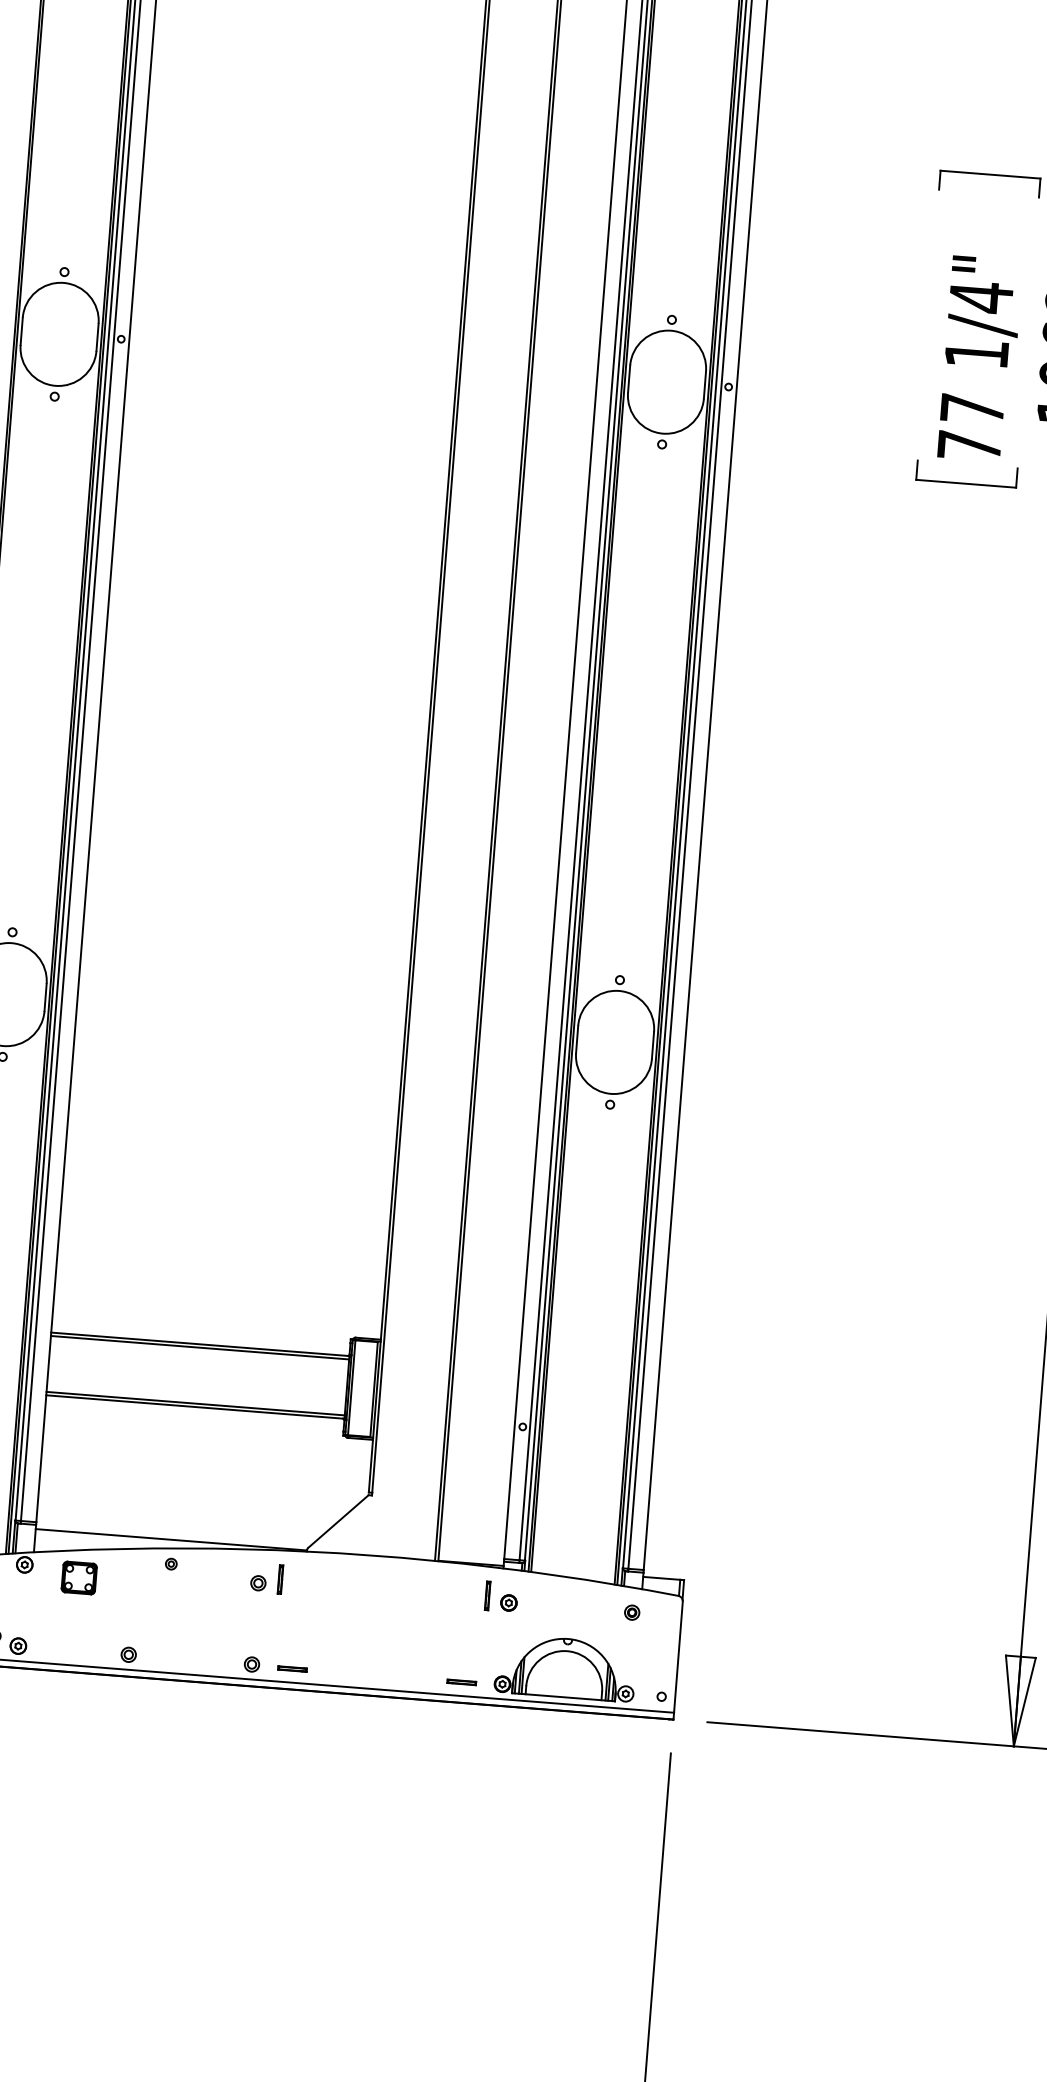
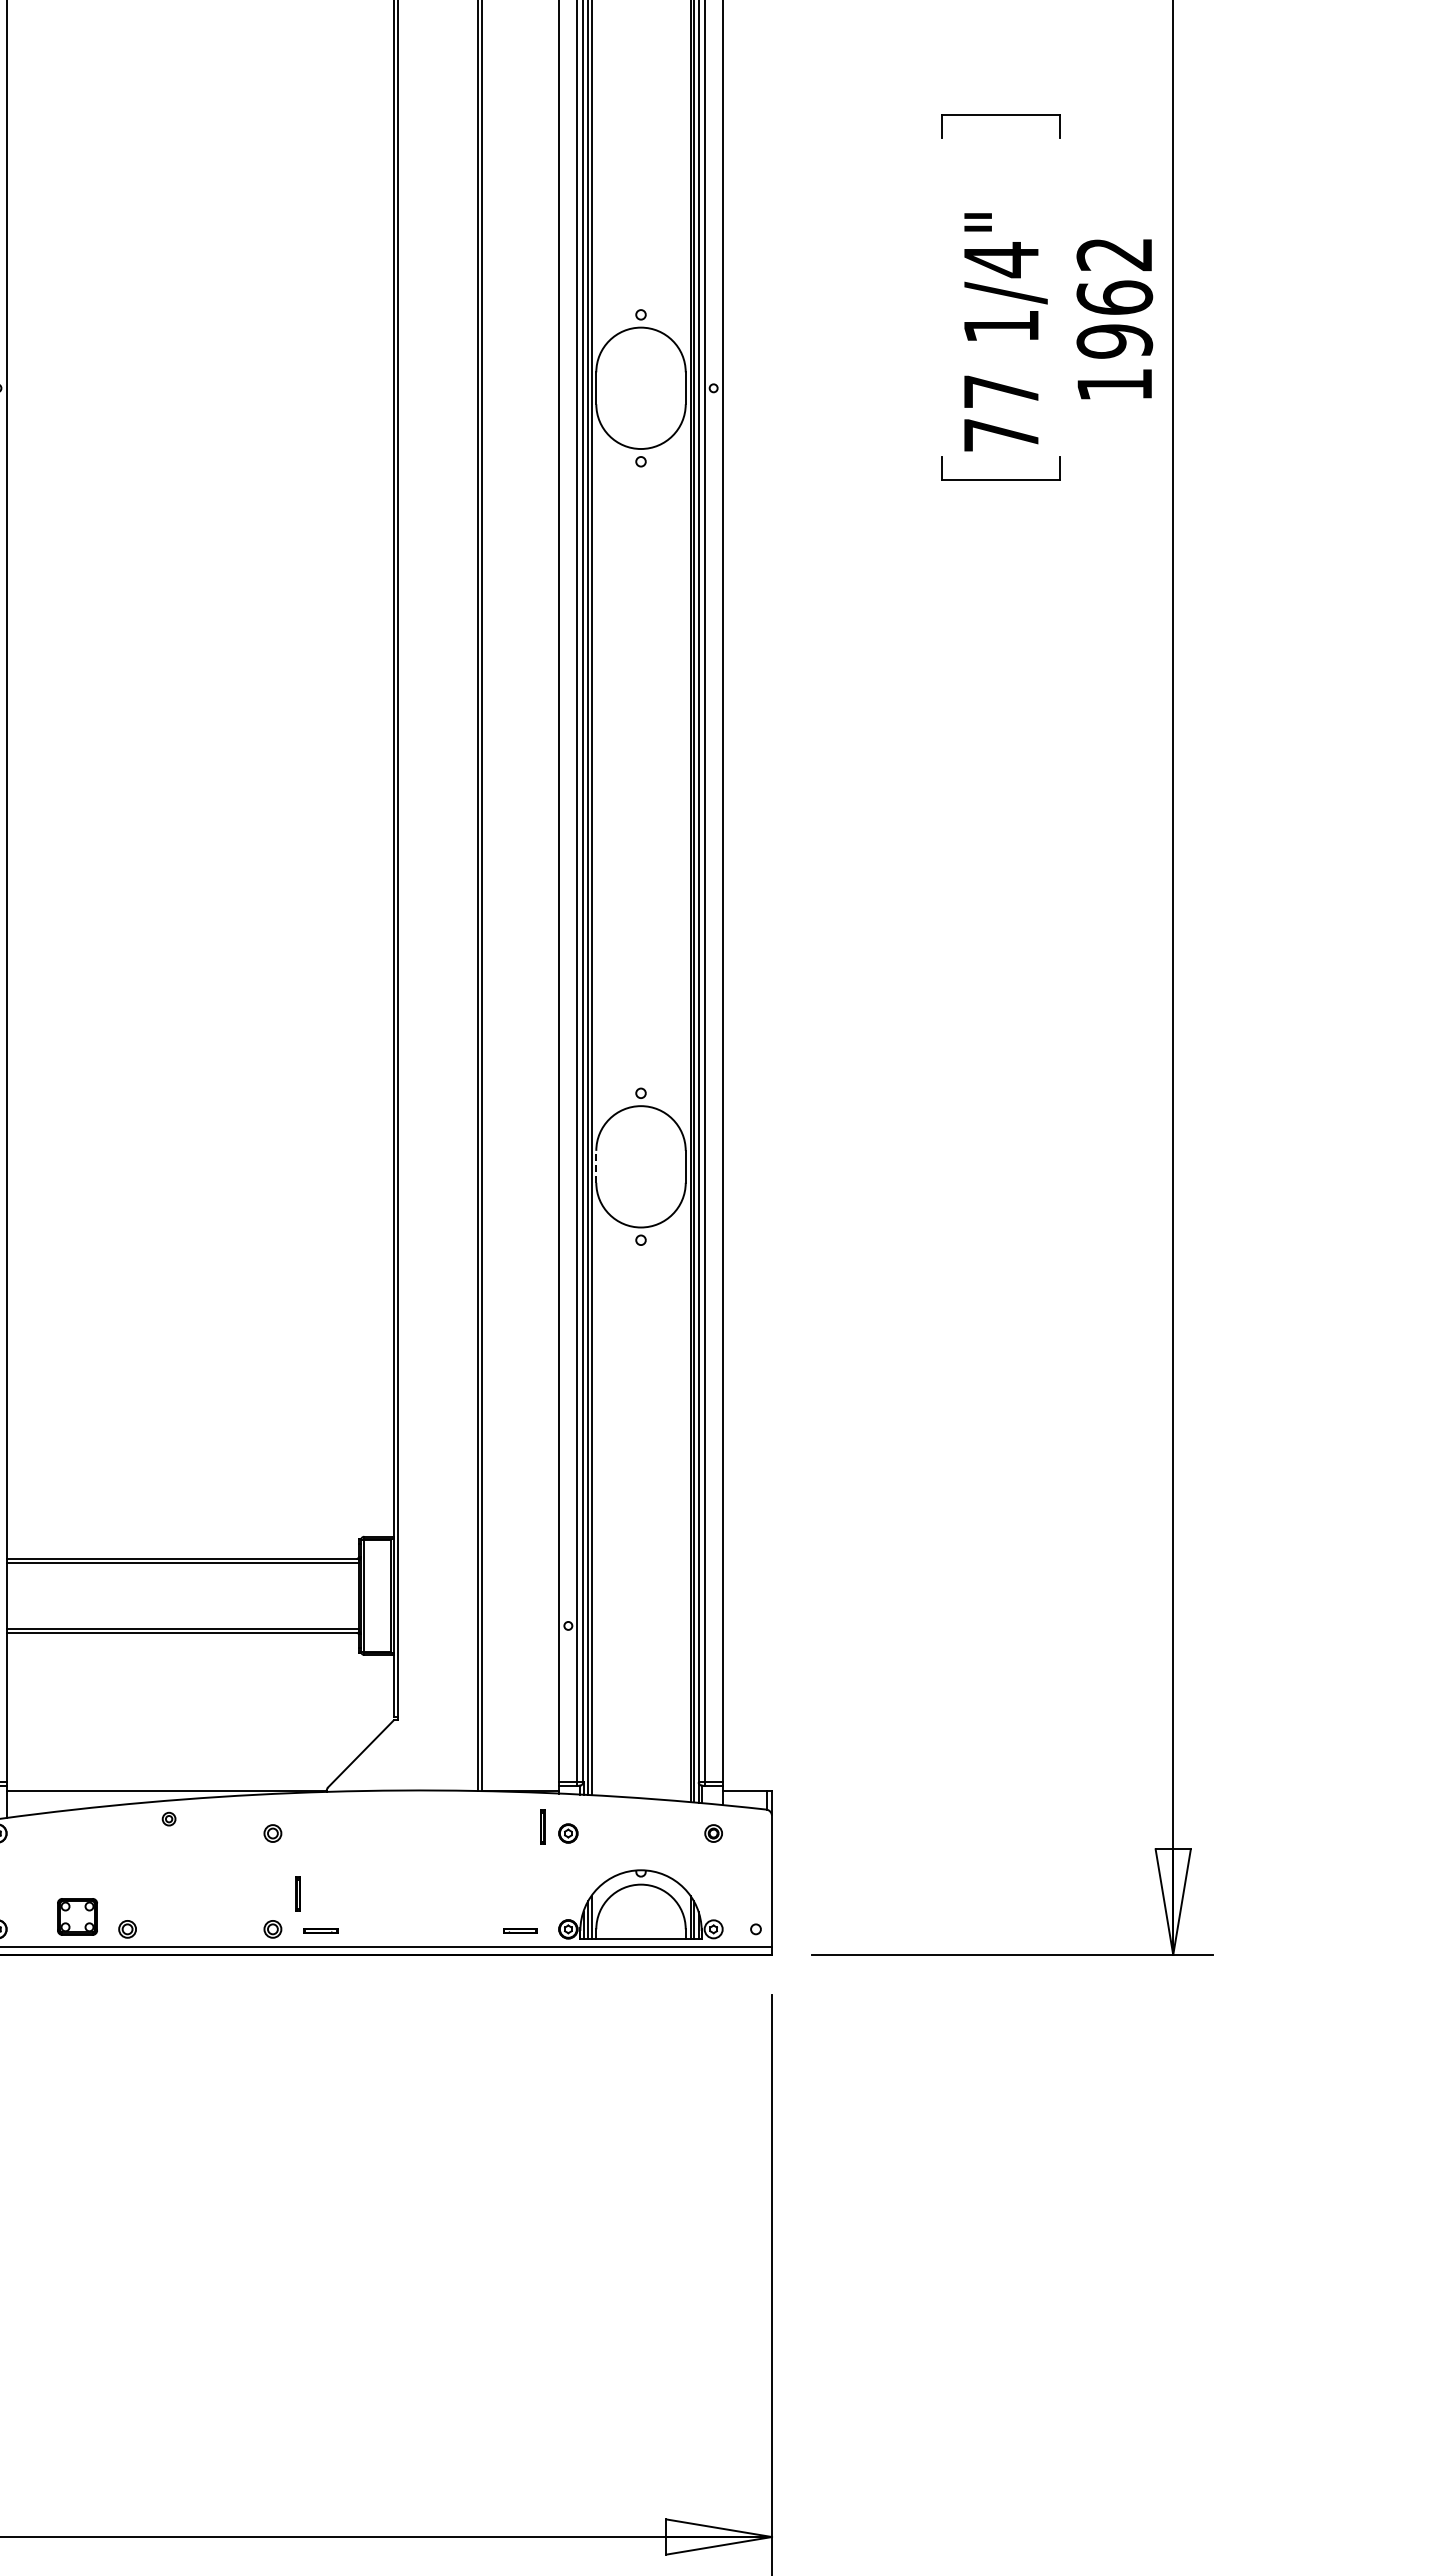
line: (577, 1039) -> (596, 1166), solid -> dashed
part: (79, 1577) -> (77, 1916), moved
part: (279, 1578) -> (297, 1893), moved

